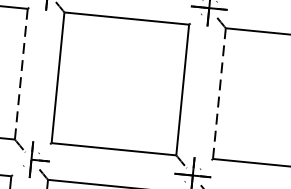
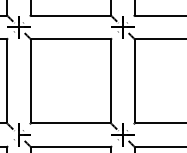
line: (21, 74) -> (7, 81), dashed -> solid
line: (219, 93) -> (134, 81), dashed -> solid

